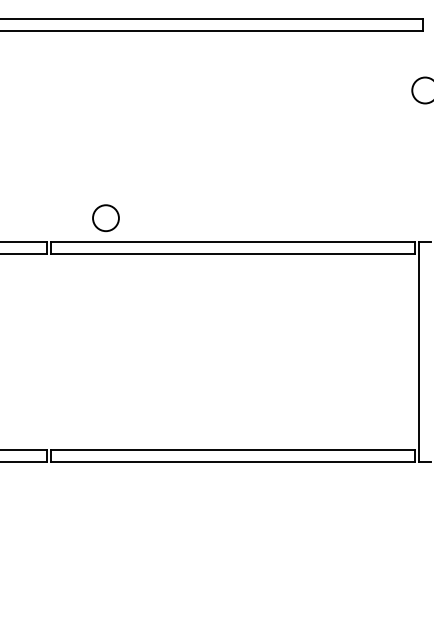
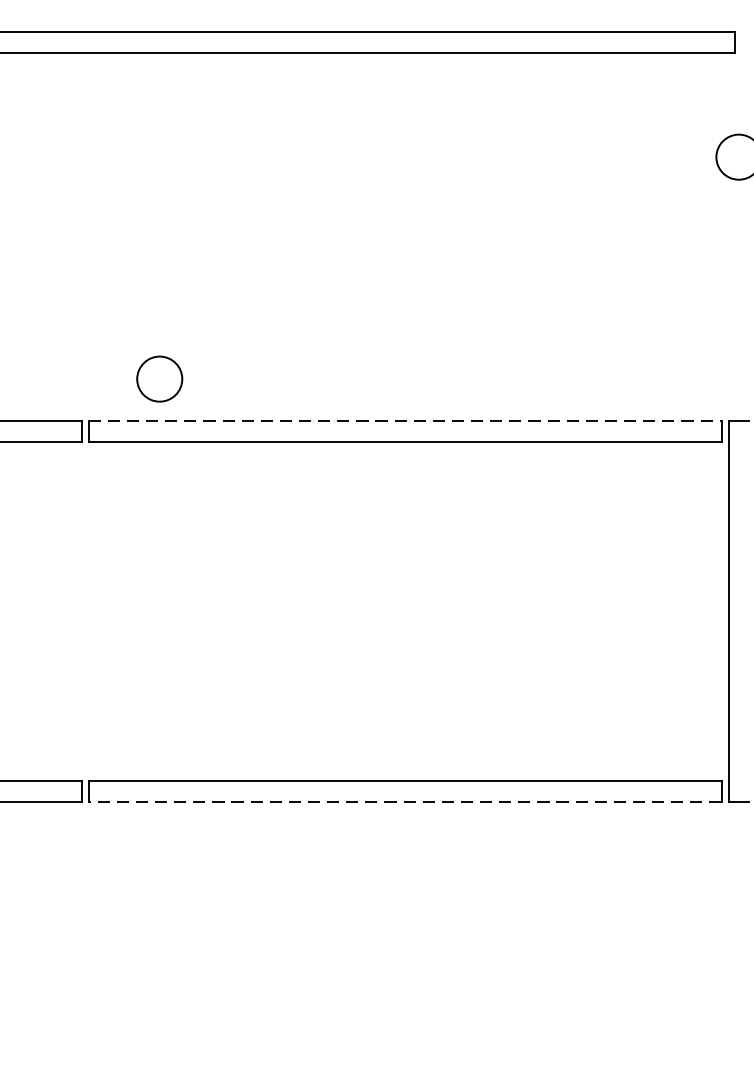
circle: (105, 218) -> (158, 379), moved
line: (233, 242) -> (405, 421), solid -> dashed
line: (232, 461) -> (403, 801), solid -> dashed

